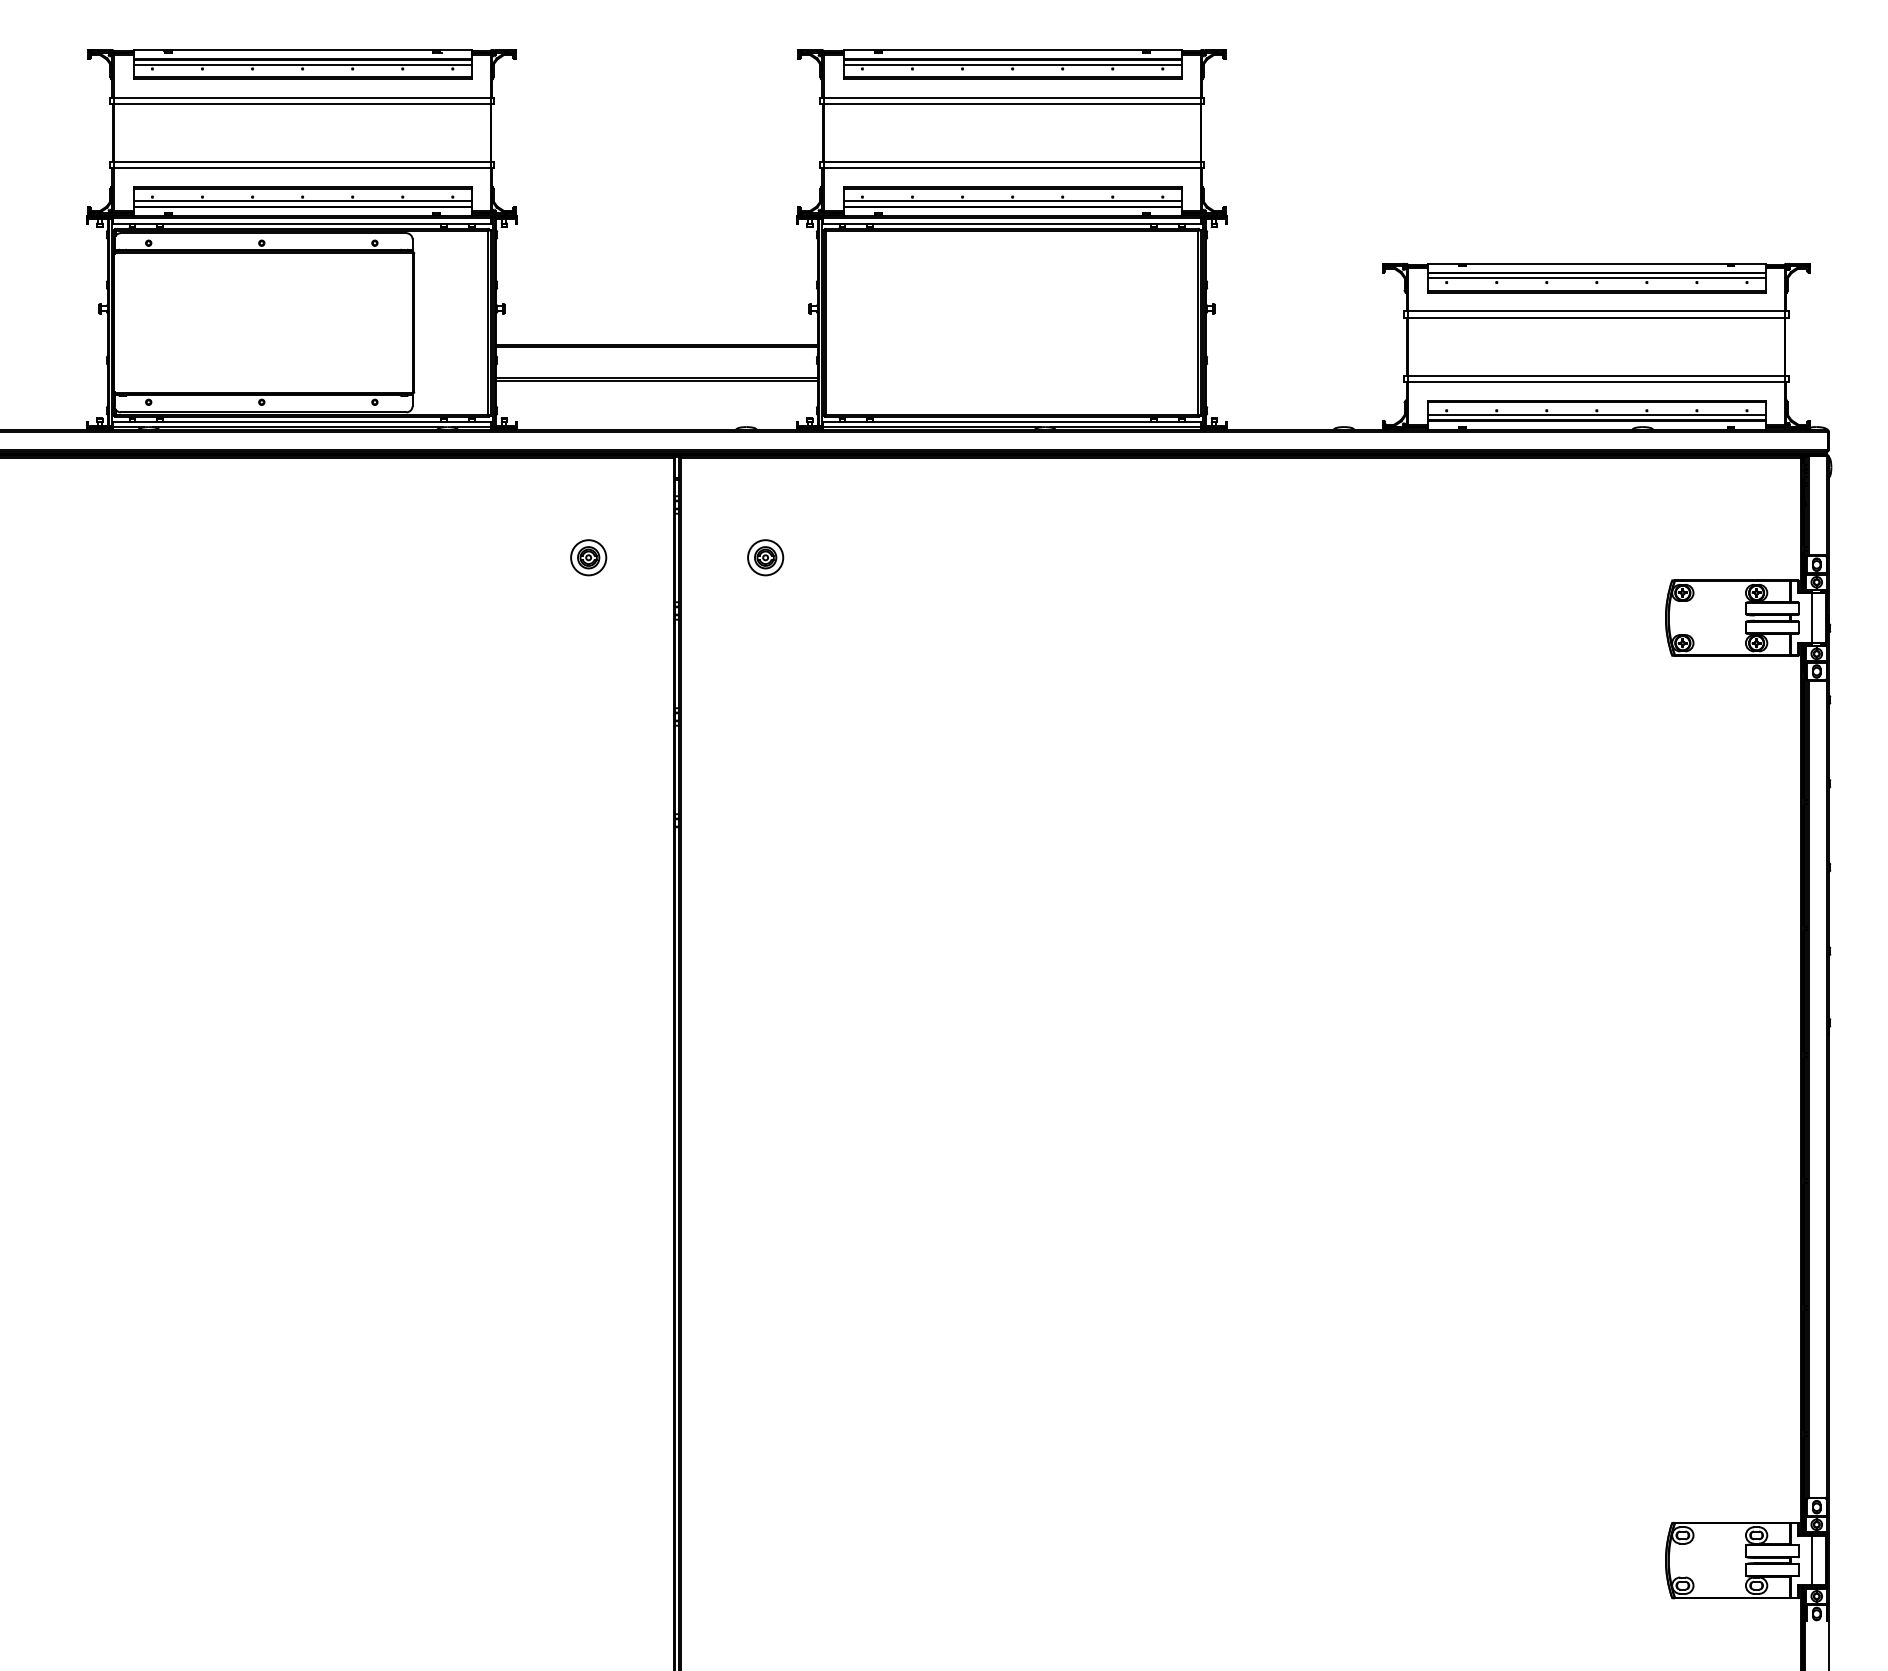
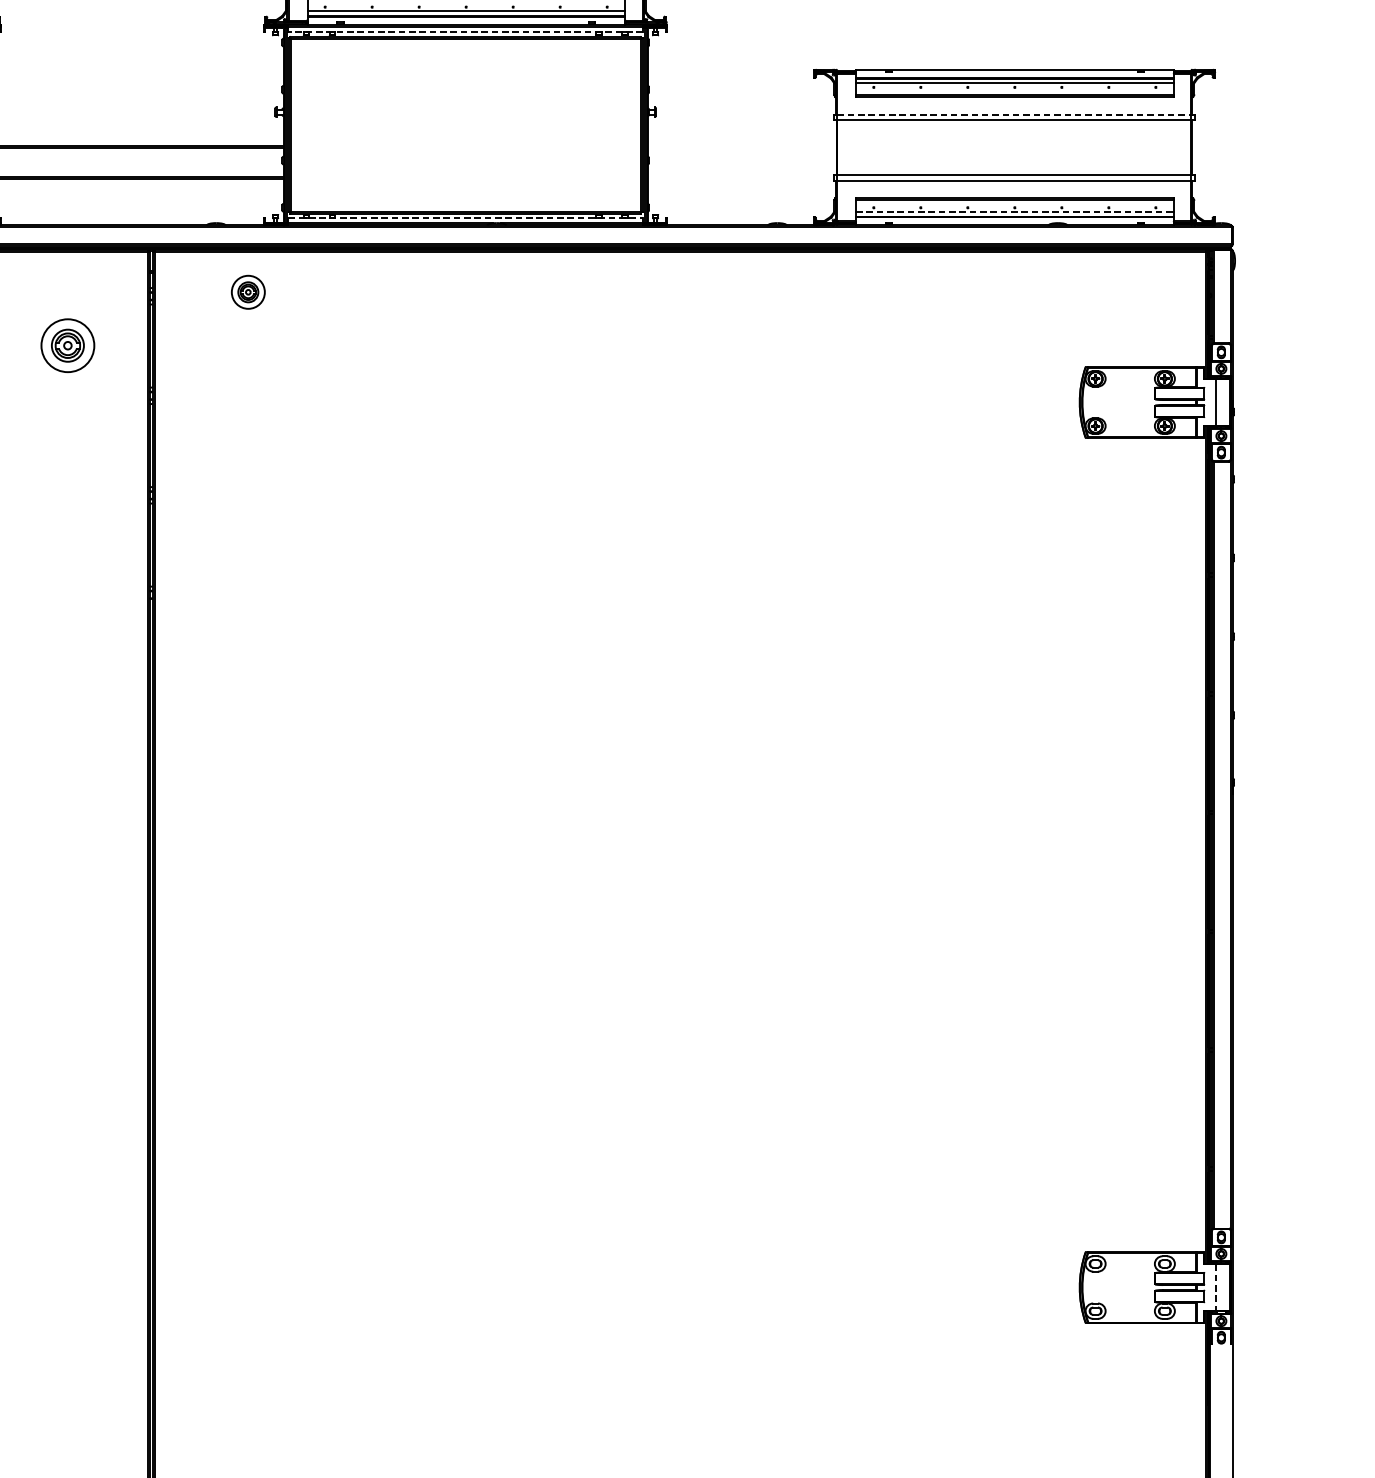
line: (1012, 223) -> (466, 31), solid -> dashed
line: (1596, 311) -> (1014, 114), solid -> dashed
line: (1597, 415) -> (1015, 212), solid -> dashed
line: (1012, 421) -> (466, 217), solid -> dashed
part: (588, 557) -> (67, 345), size x1.6
part: (765, 557) -> (248, 292), moved
line: (1811, 1560) -> (1216, 1287), solid -> dashed

